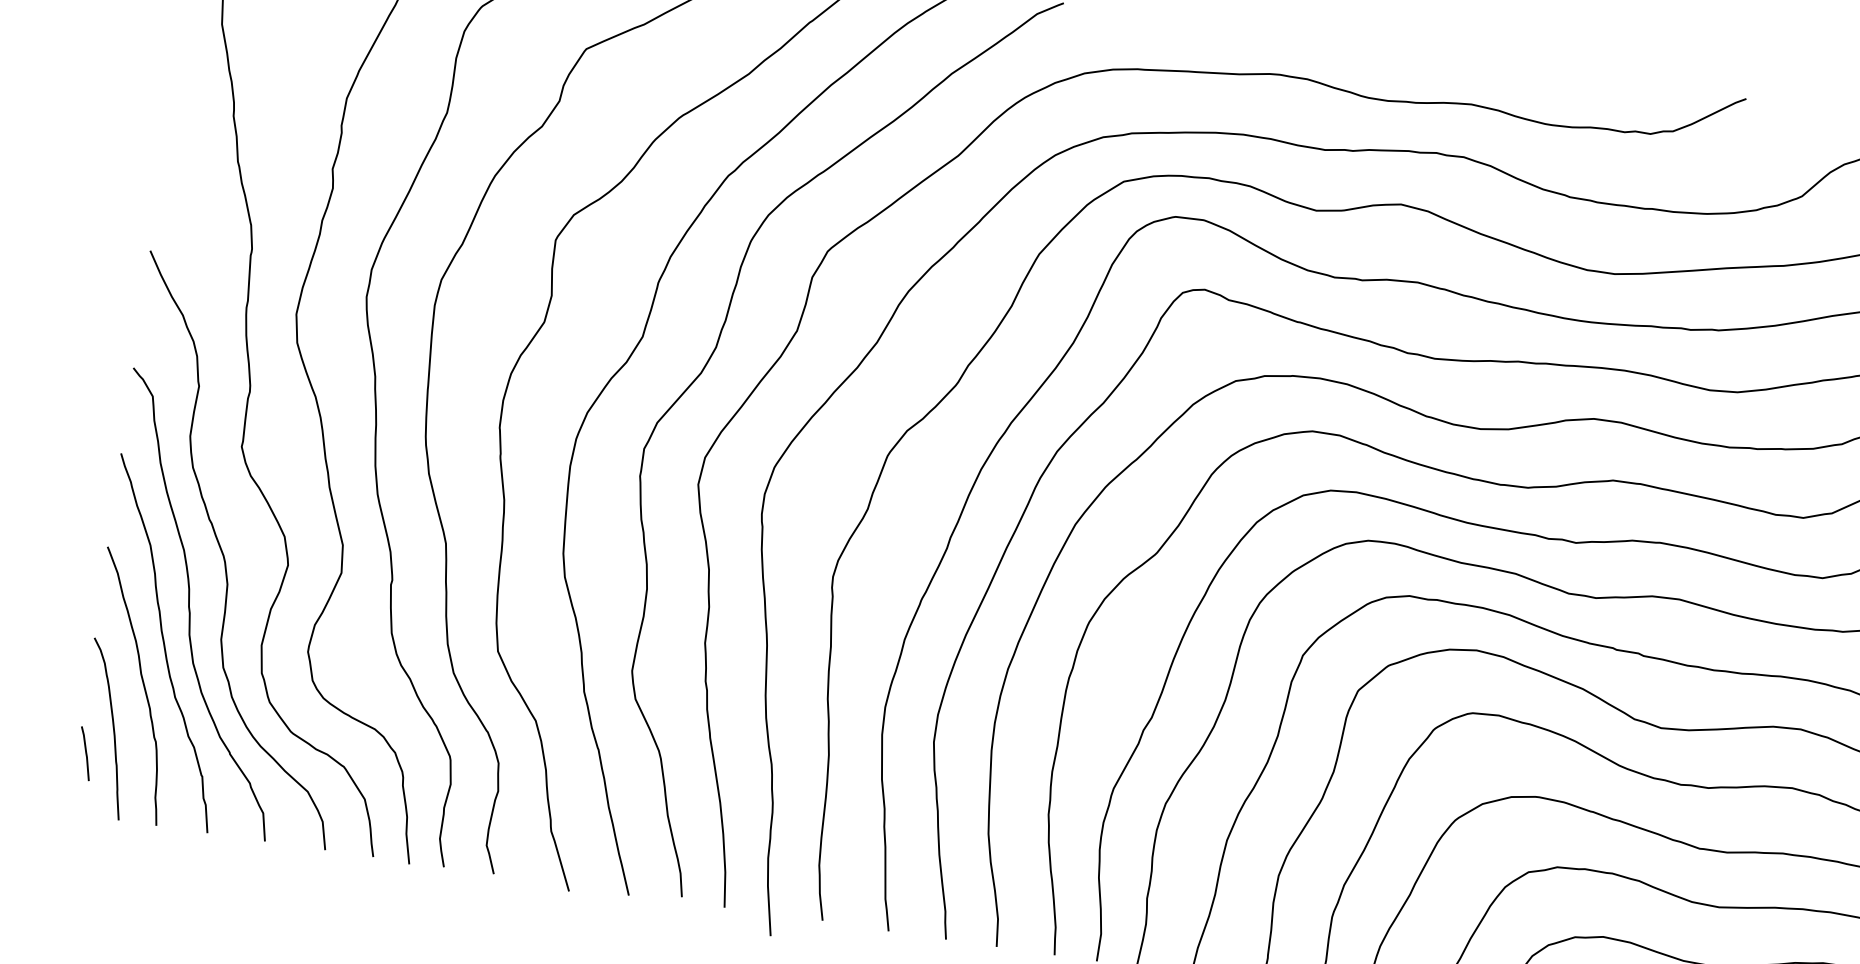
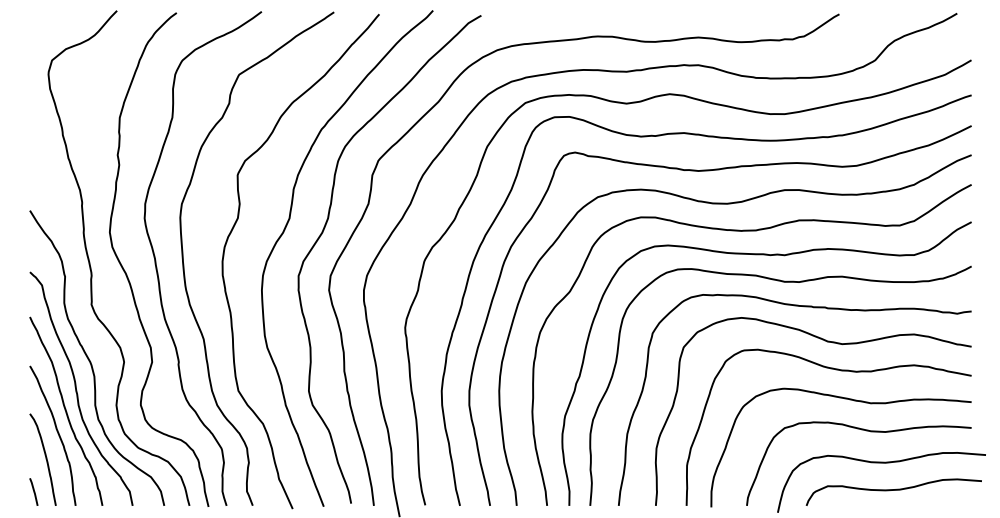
line: (84, 752) -> (33, 491), moved

